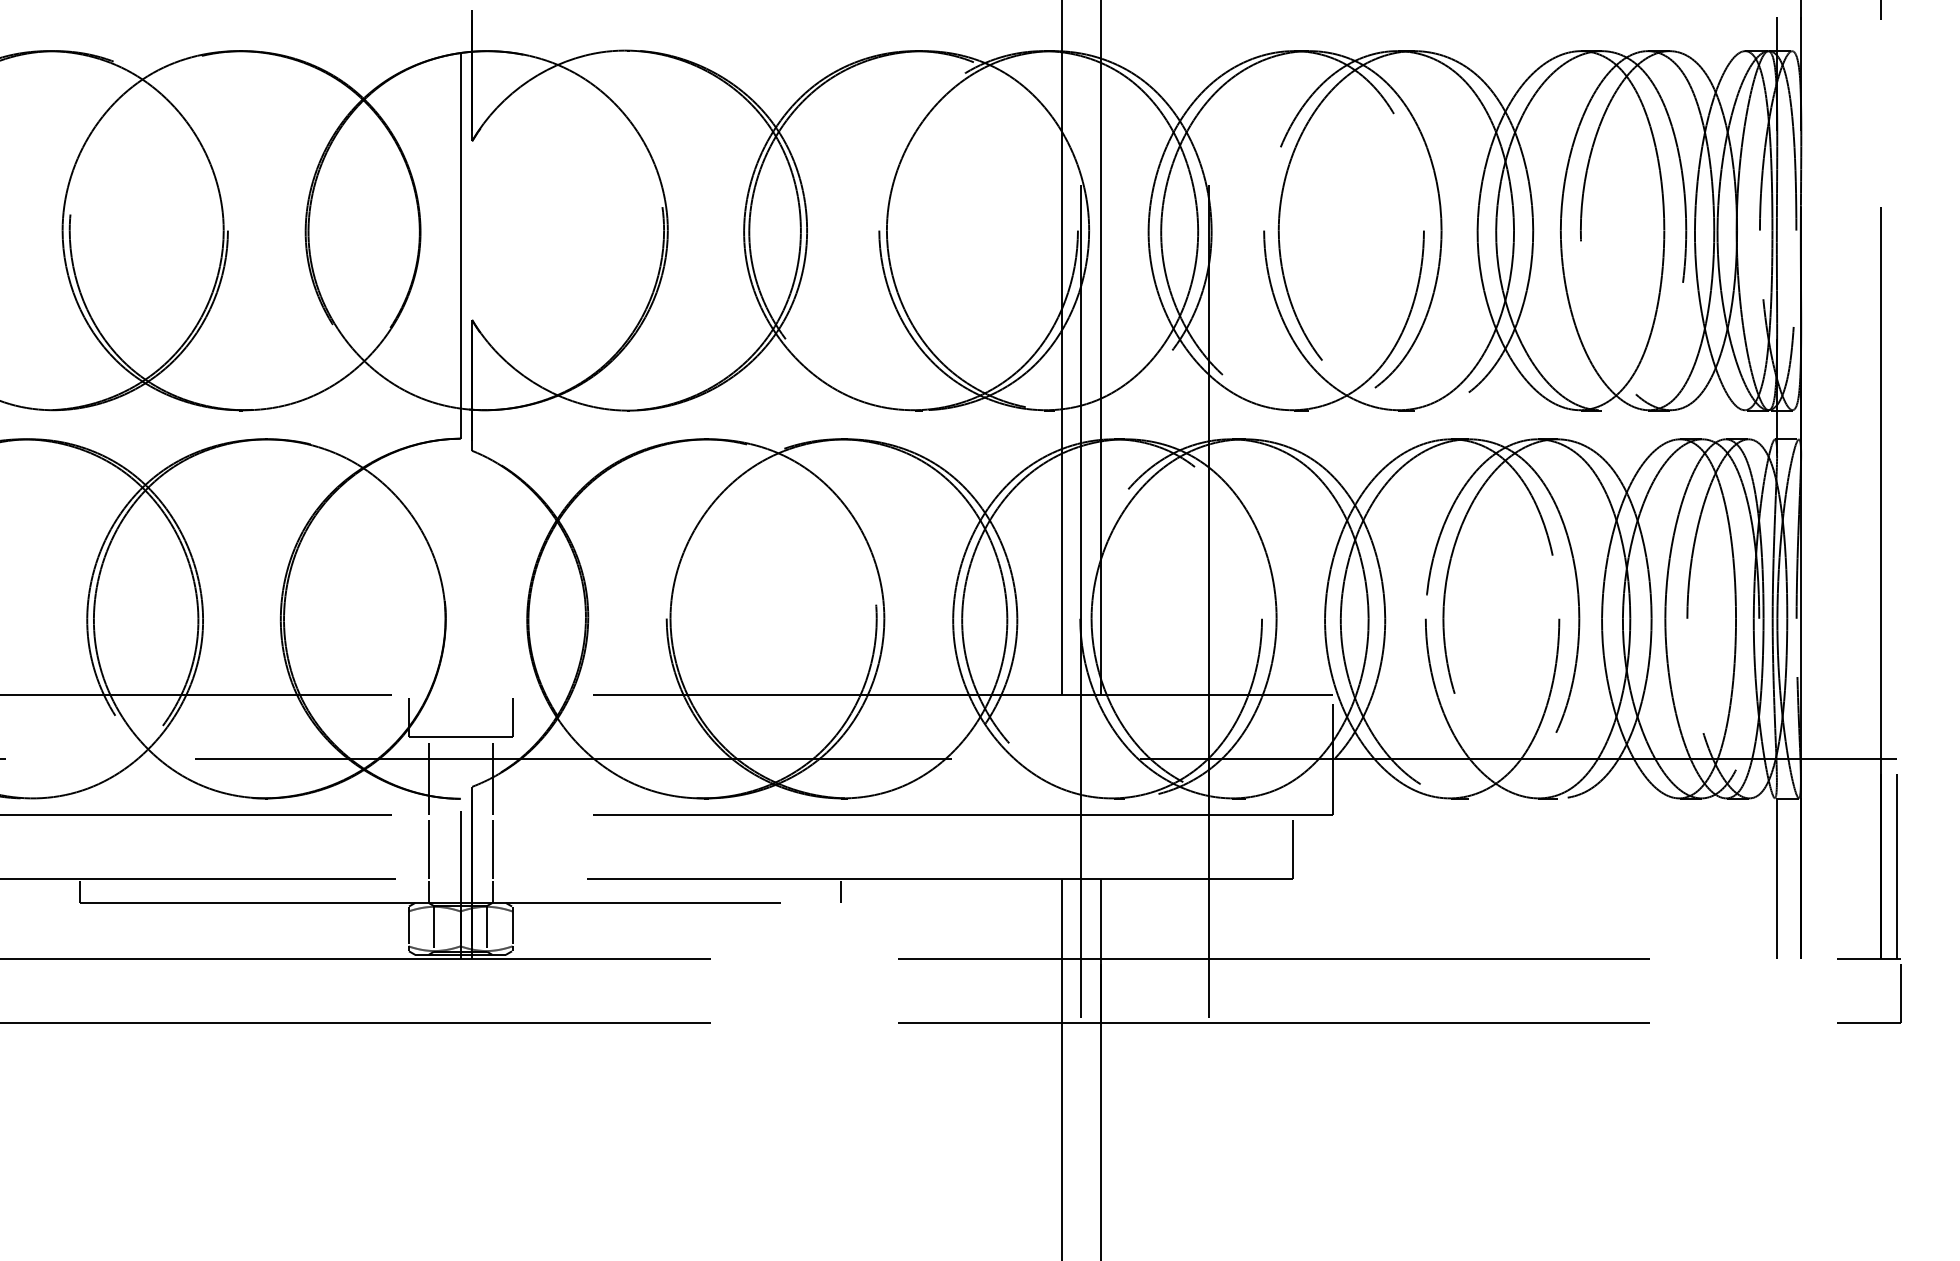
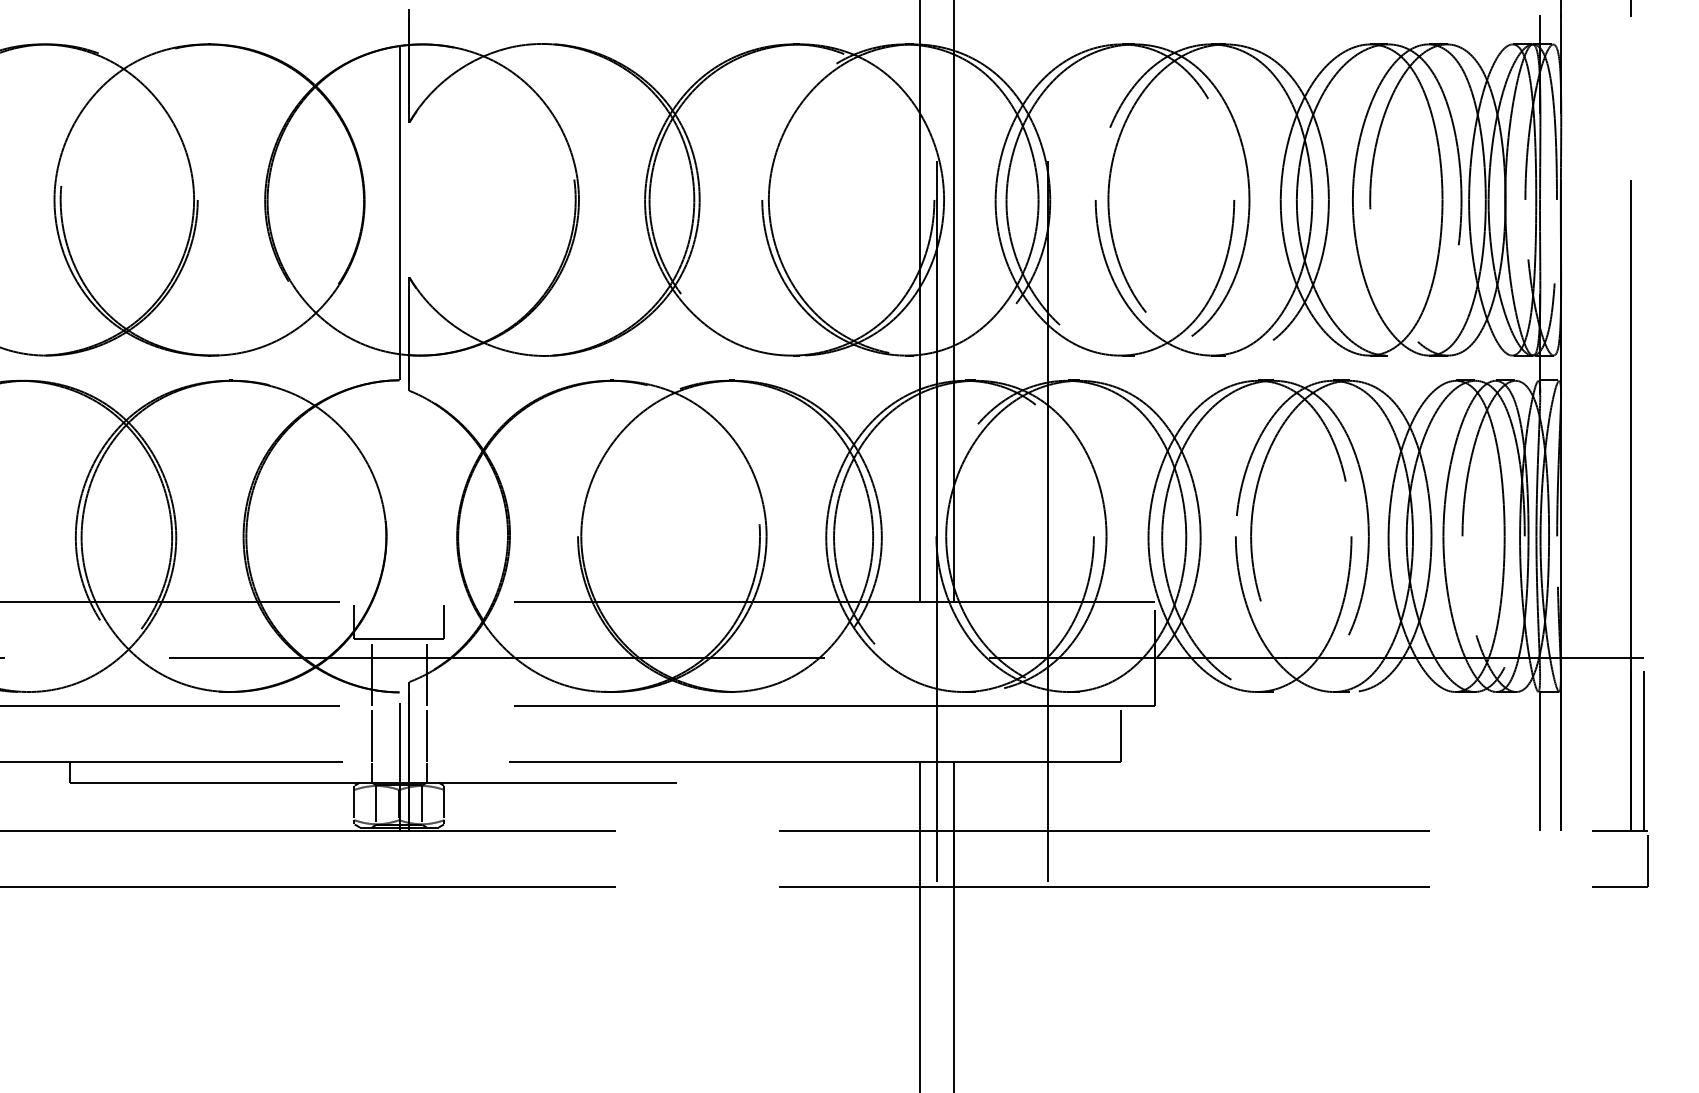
line: (840, 890) -> (728, 771), removed

